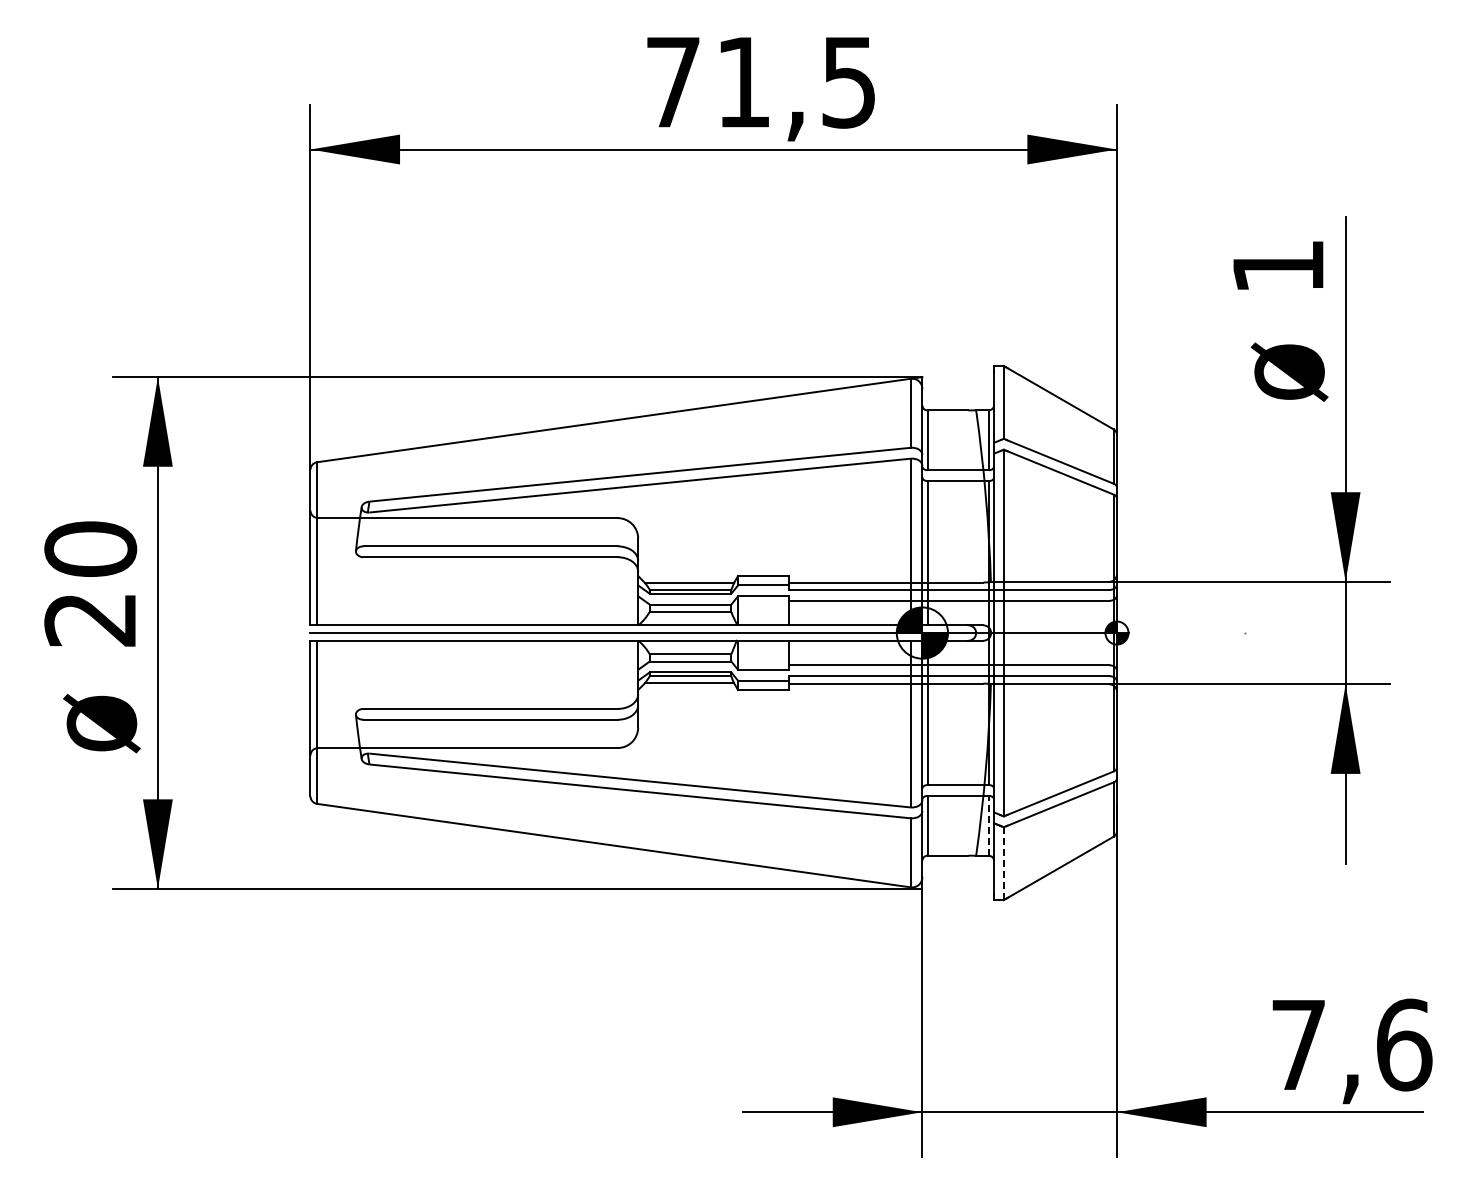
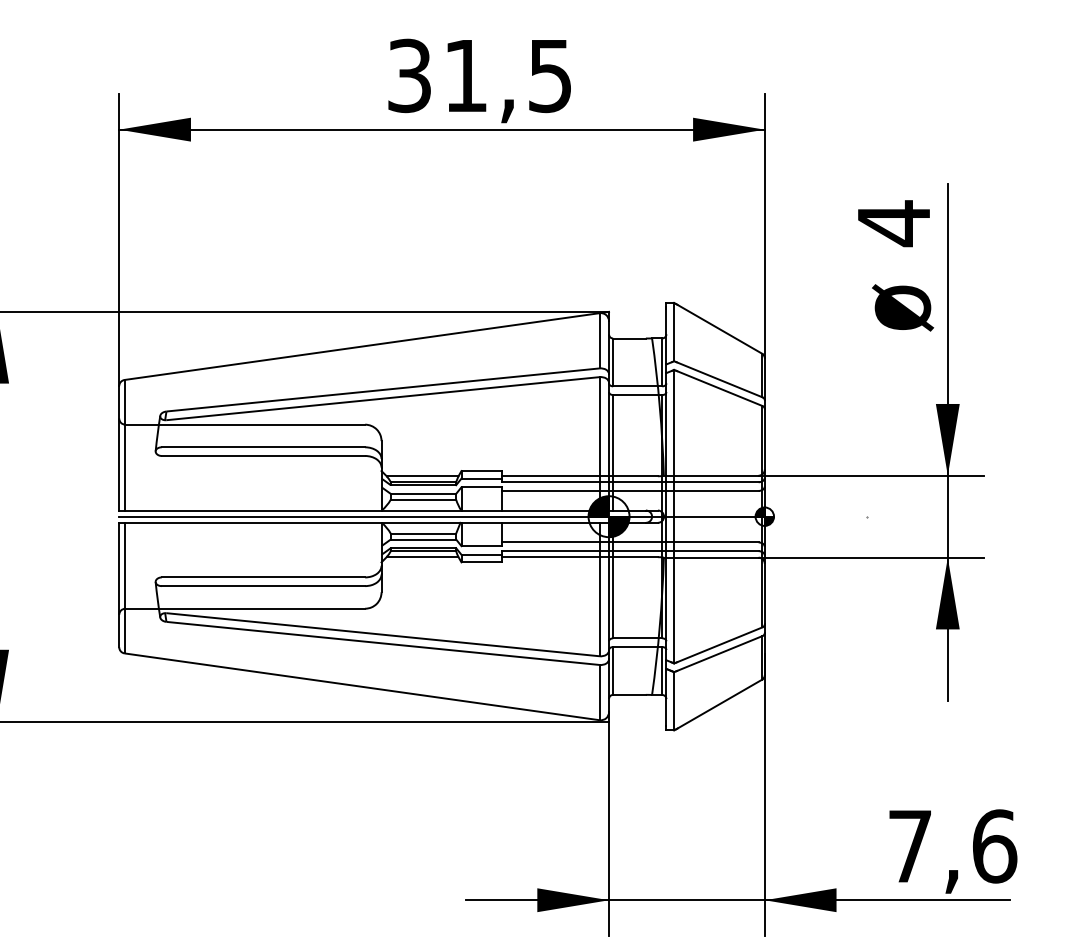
text: (672, 82) -> (409, 76), 71,5 -> 31,5
text: (1278, 266) -> (894, 223), 1 -> 4
line: (988, 825) -> (661, 670), dashed -> solid
line: (1003, 864) -> (673, 701), dashed -> solid

